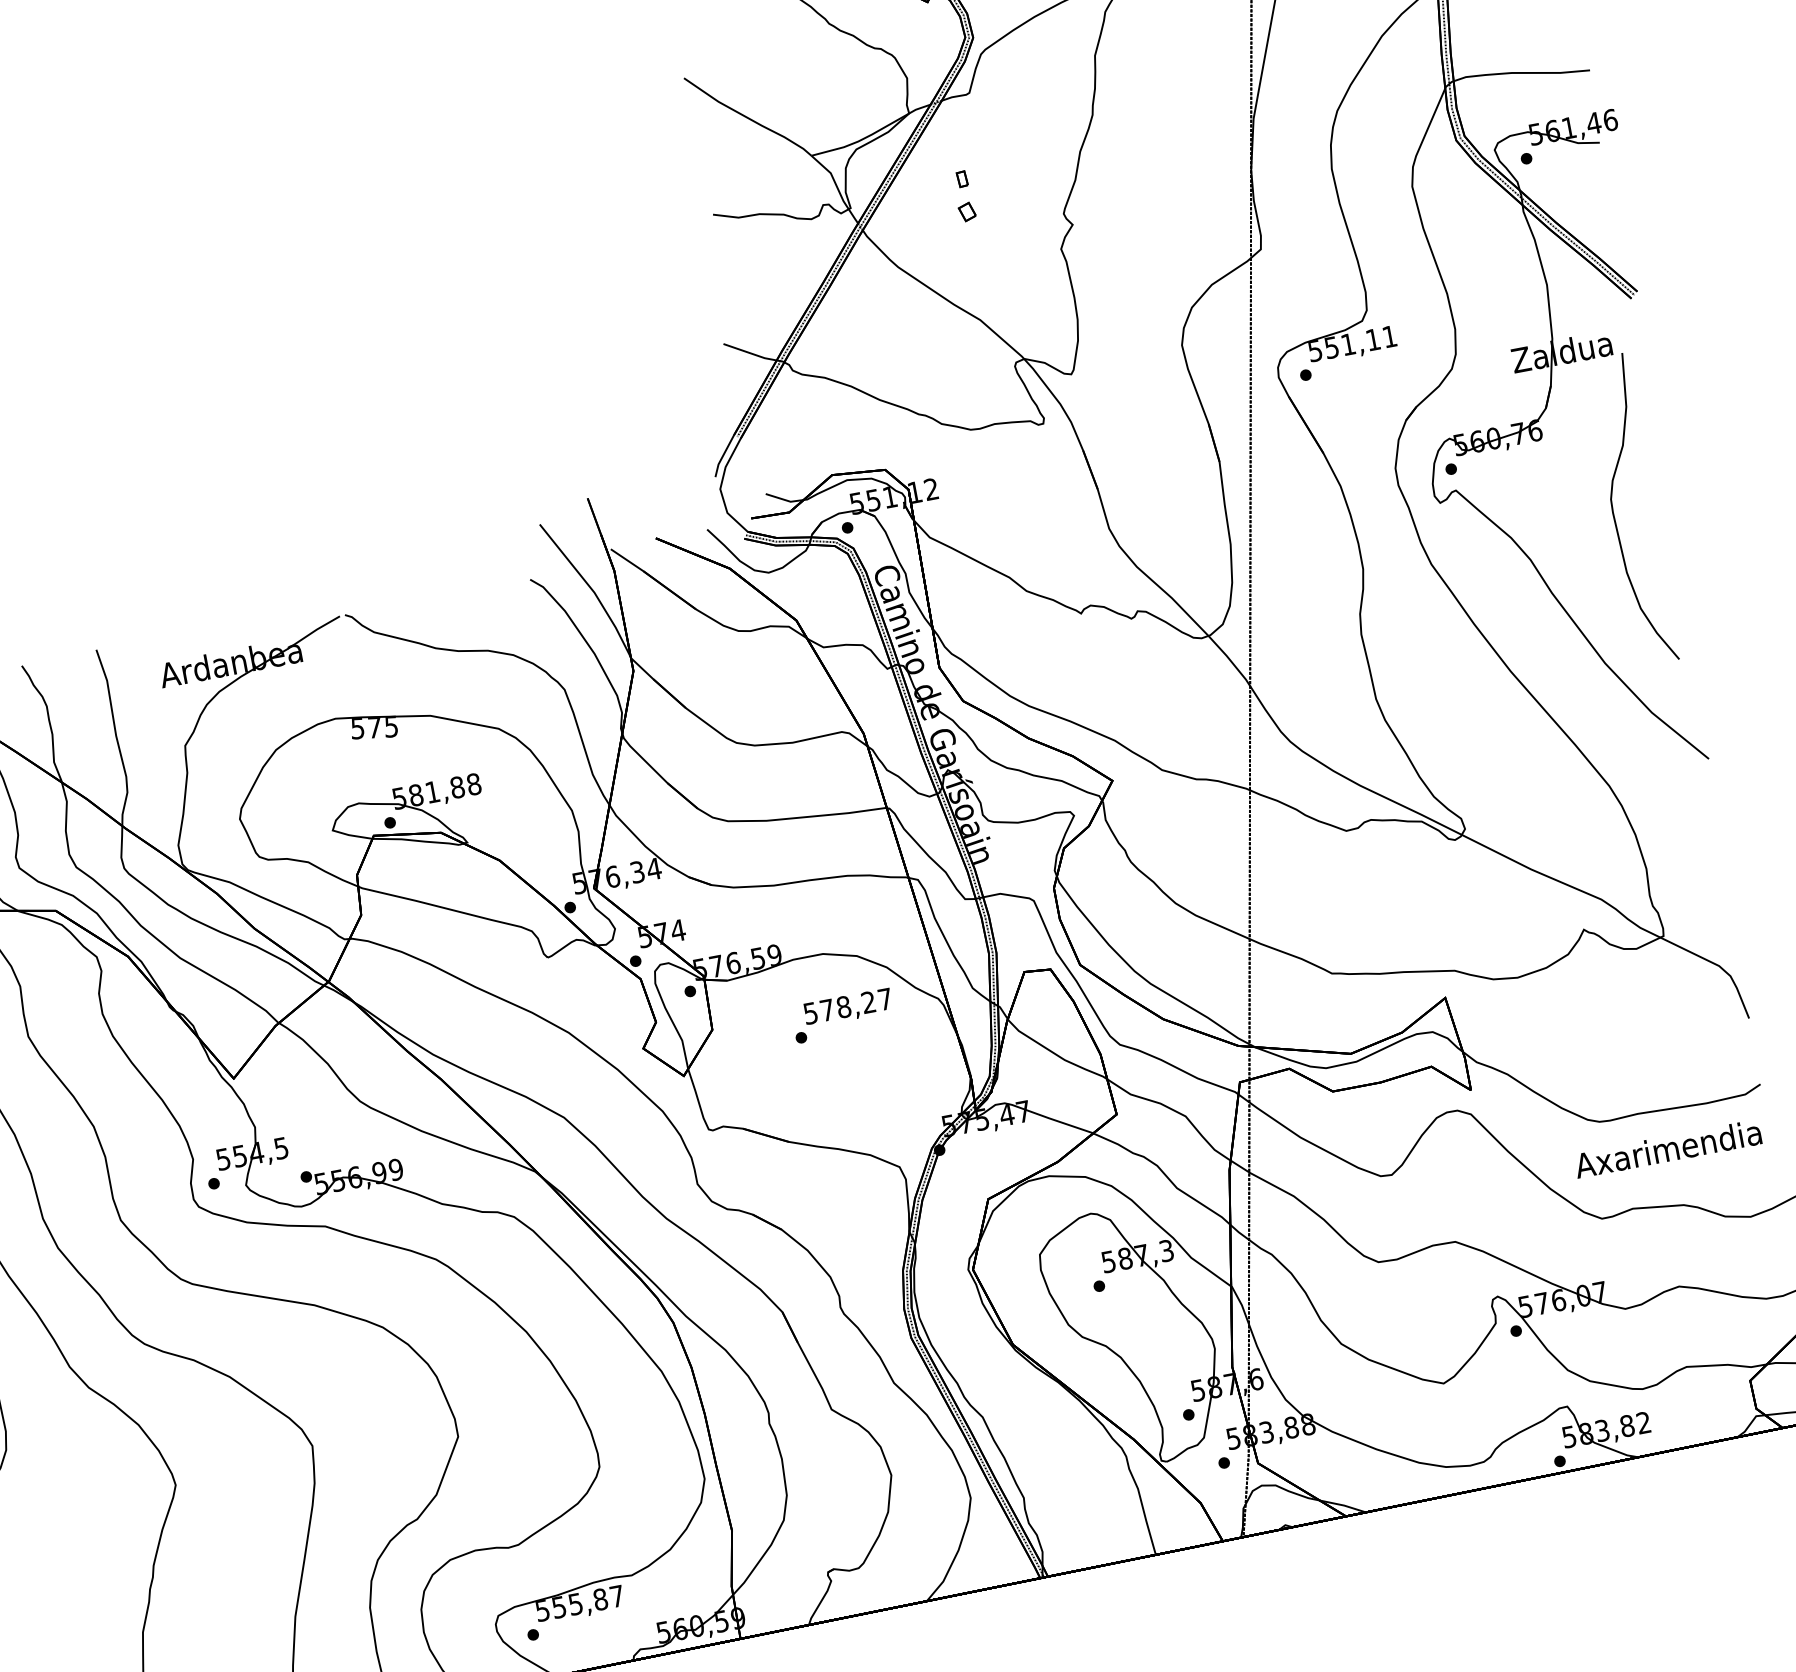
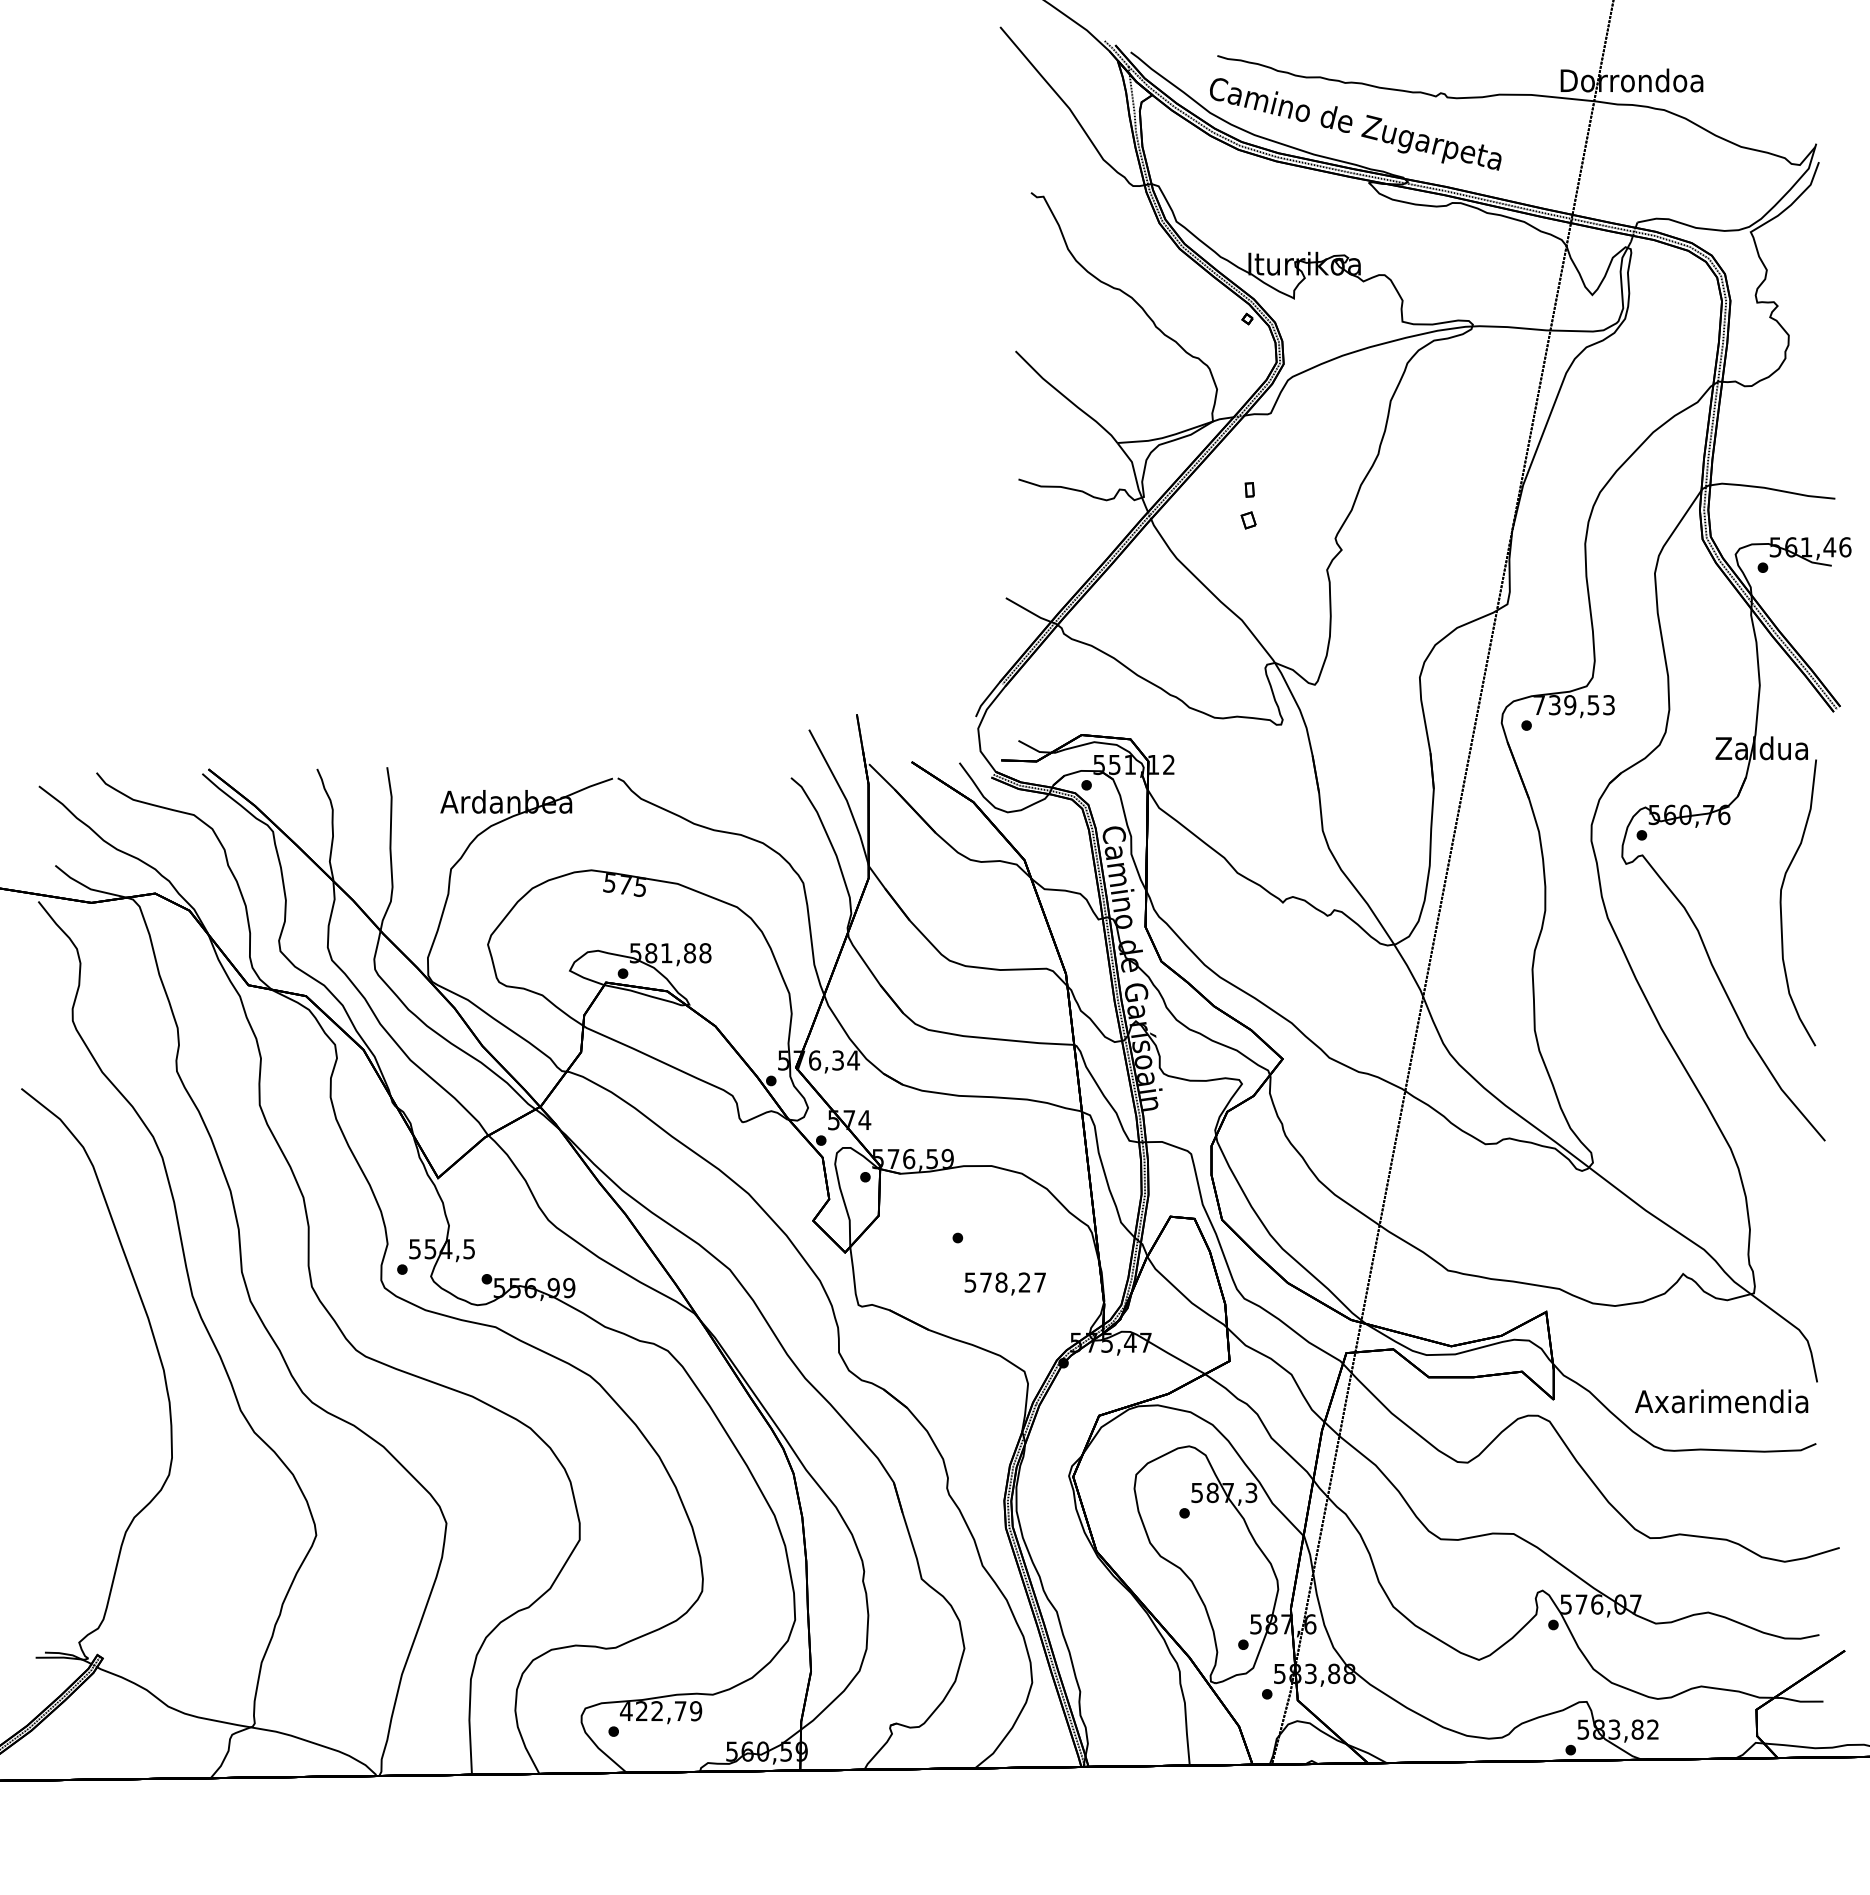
text: (1351, 344) -> (1573, 705), 551,11 -> 739,53
text: (847, 1007) -> (1004, 1283), moved
text: (1667, 1149) -> (1721, 1401), moved
text: (579, 1603) -> (660, 1711), 555,87 -> 422,79

